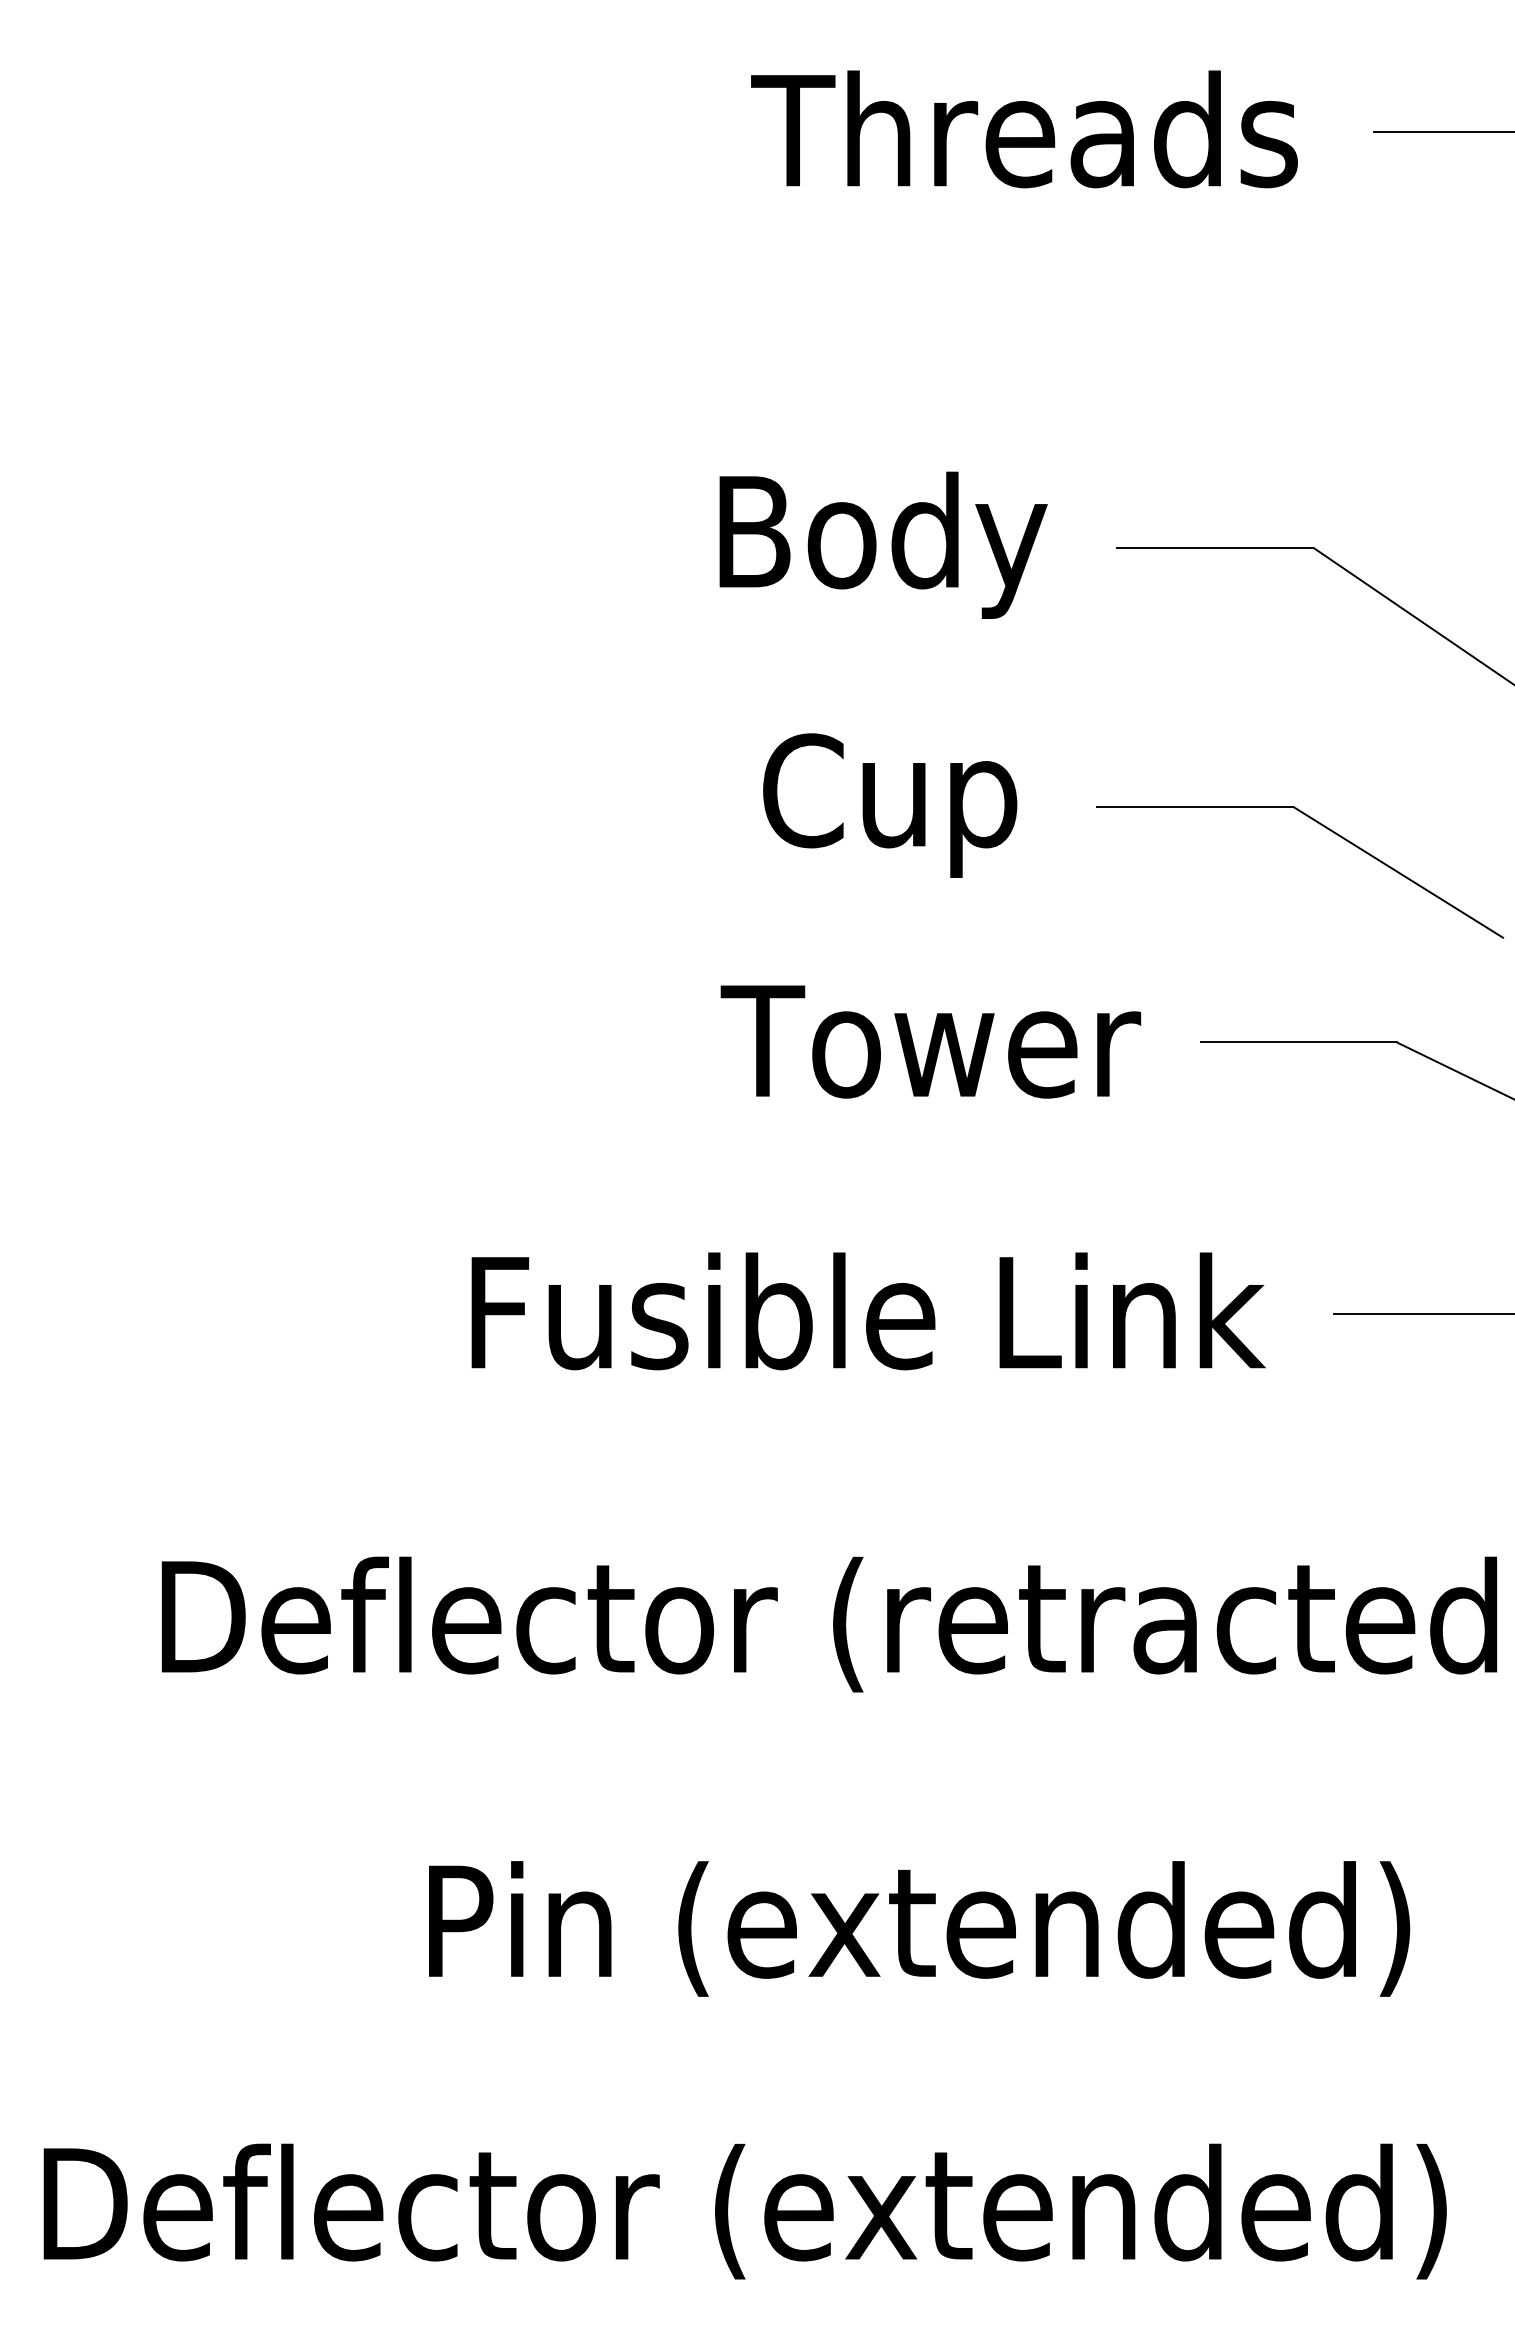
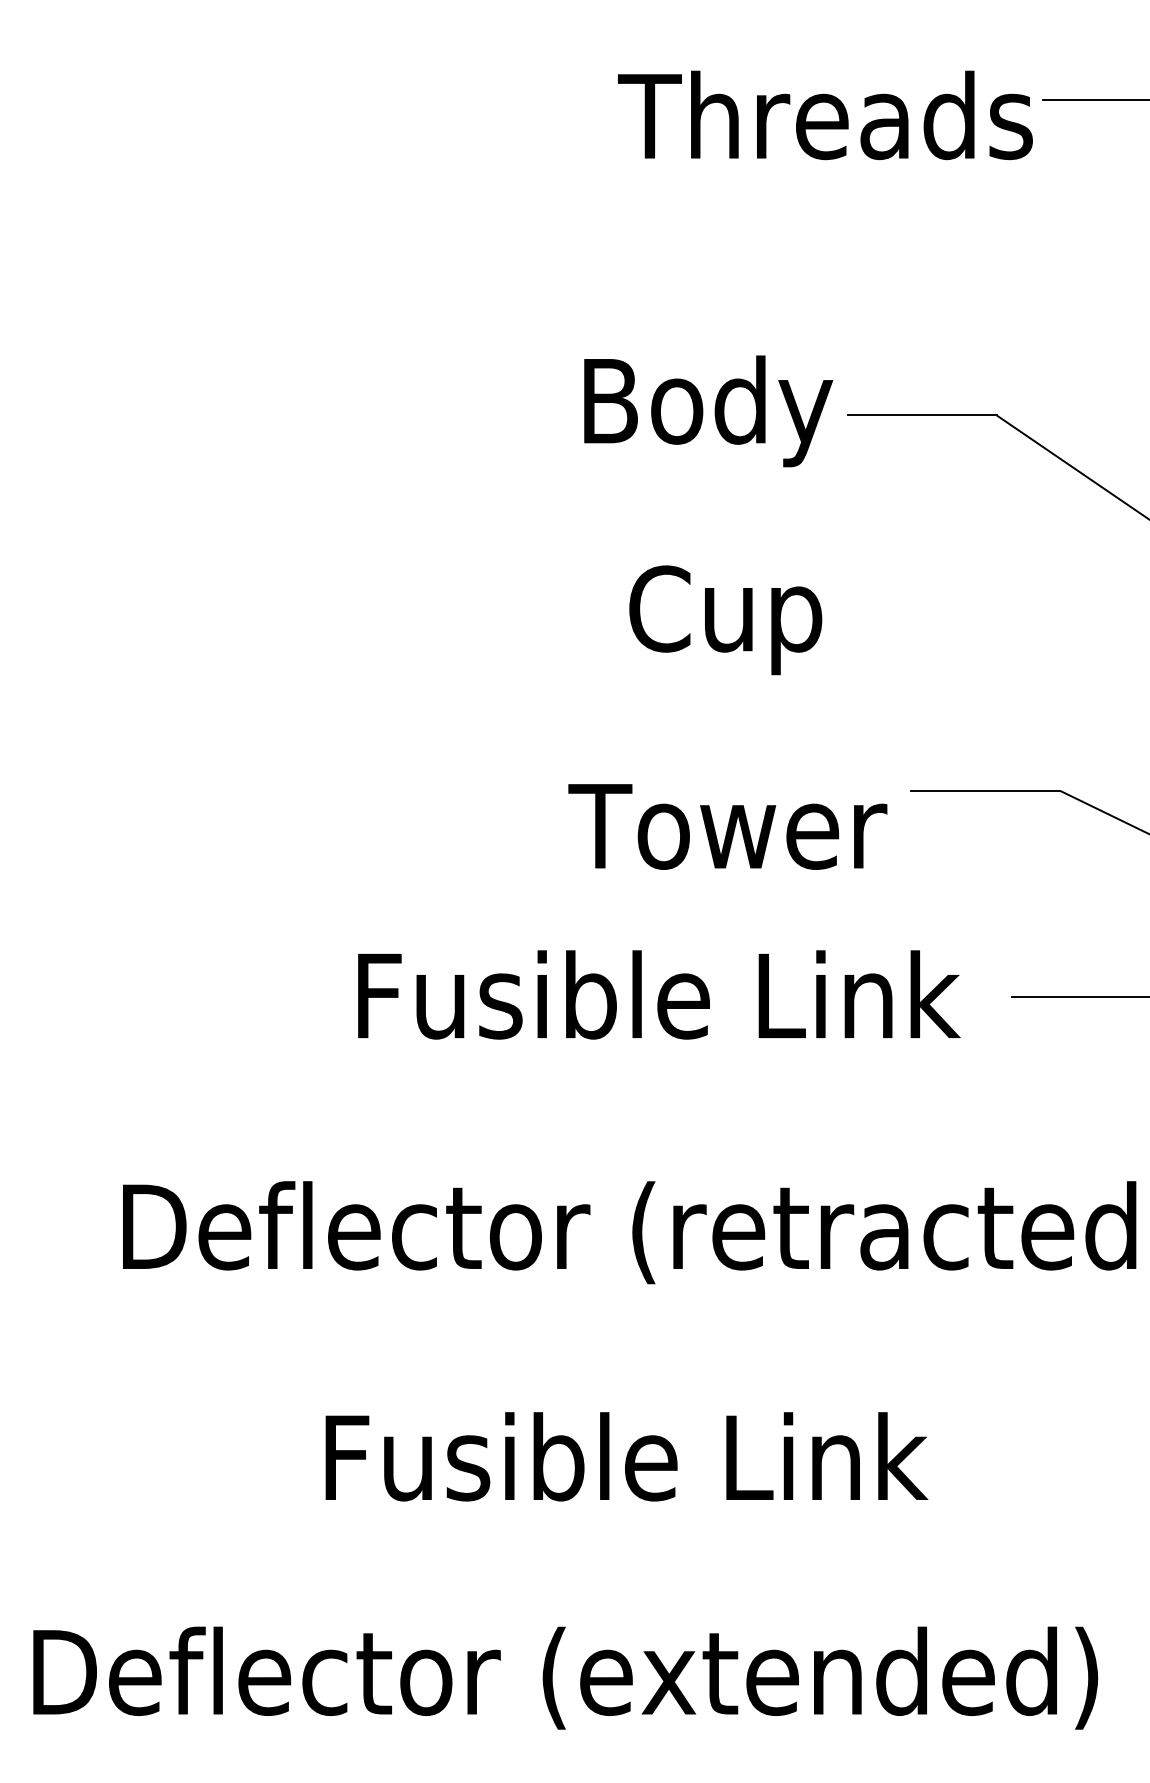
text: (1024, 129) -> (825, 115), moved
text: (883, 544) -> (708, 410), moved
text: (890, 805) -> (726, 620), moved
part: (1325, 828) -> (1006, 628), removed
text: (930, 1041) -> (727, 826), moved
text: (926, 1928) -> (703, 1463), Pin (extended) -> Fusible Link

